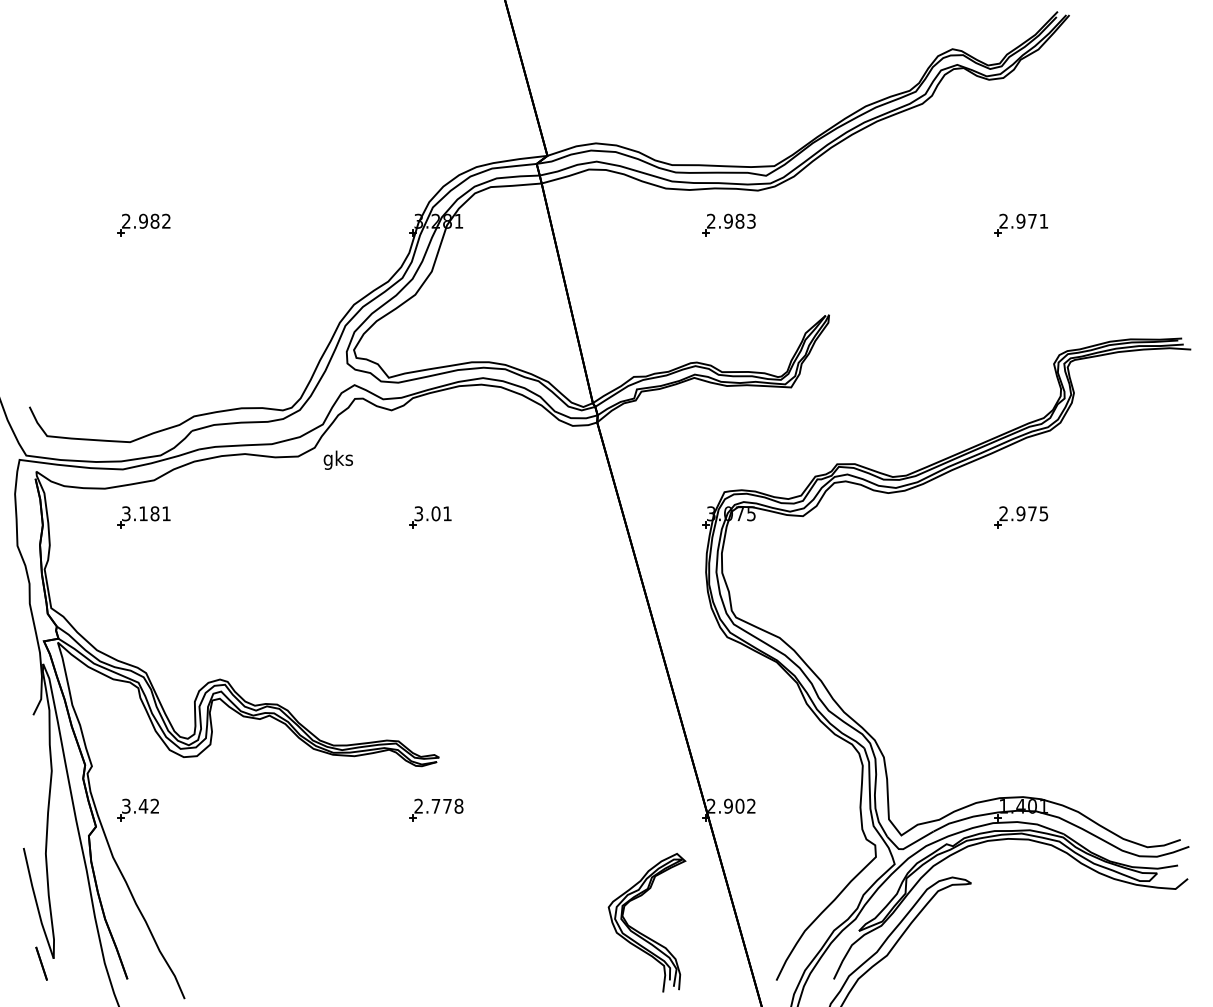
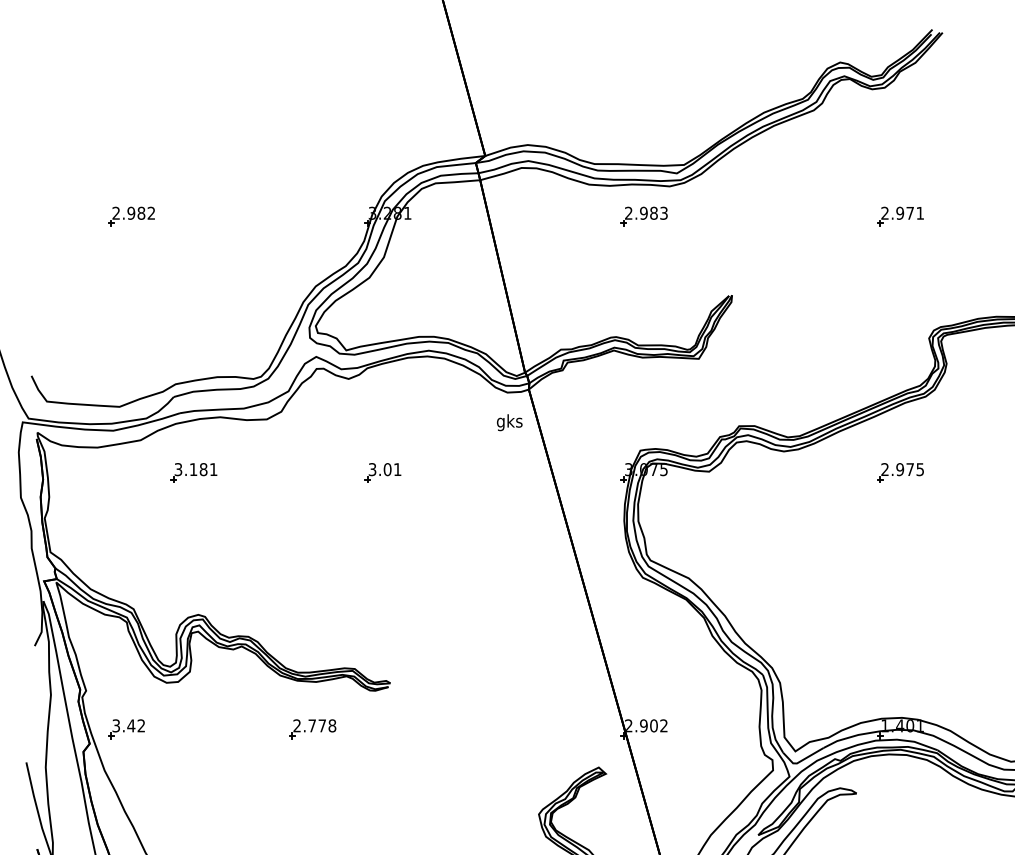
text: (337, 459) -> (508, 422), moved
part: (143, 517) -> (193, 472), moved
part: (436, 809) -> (312, 728), moved

